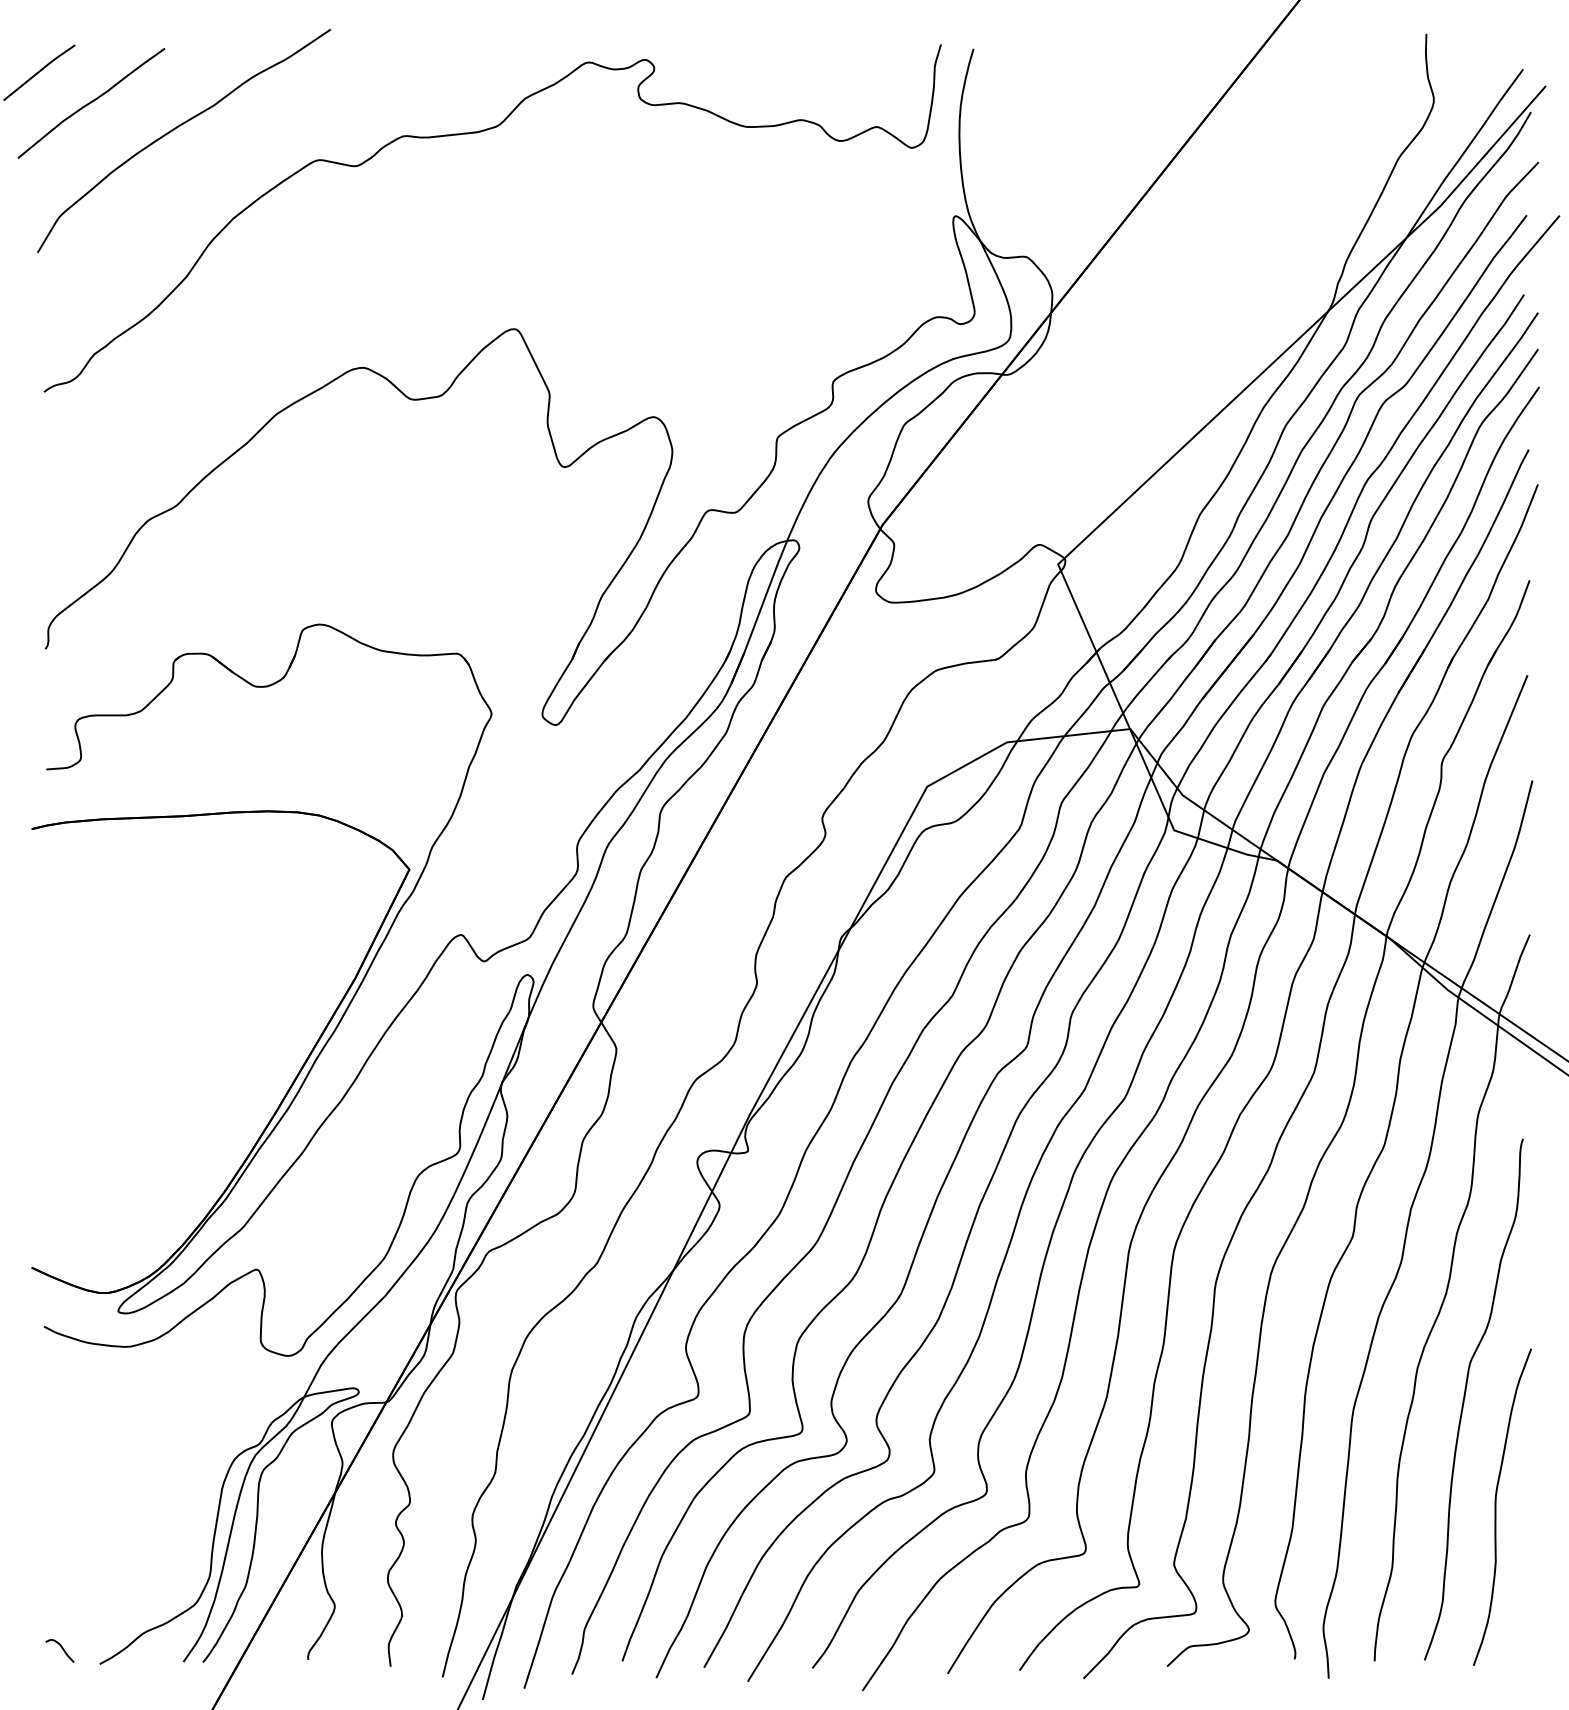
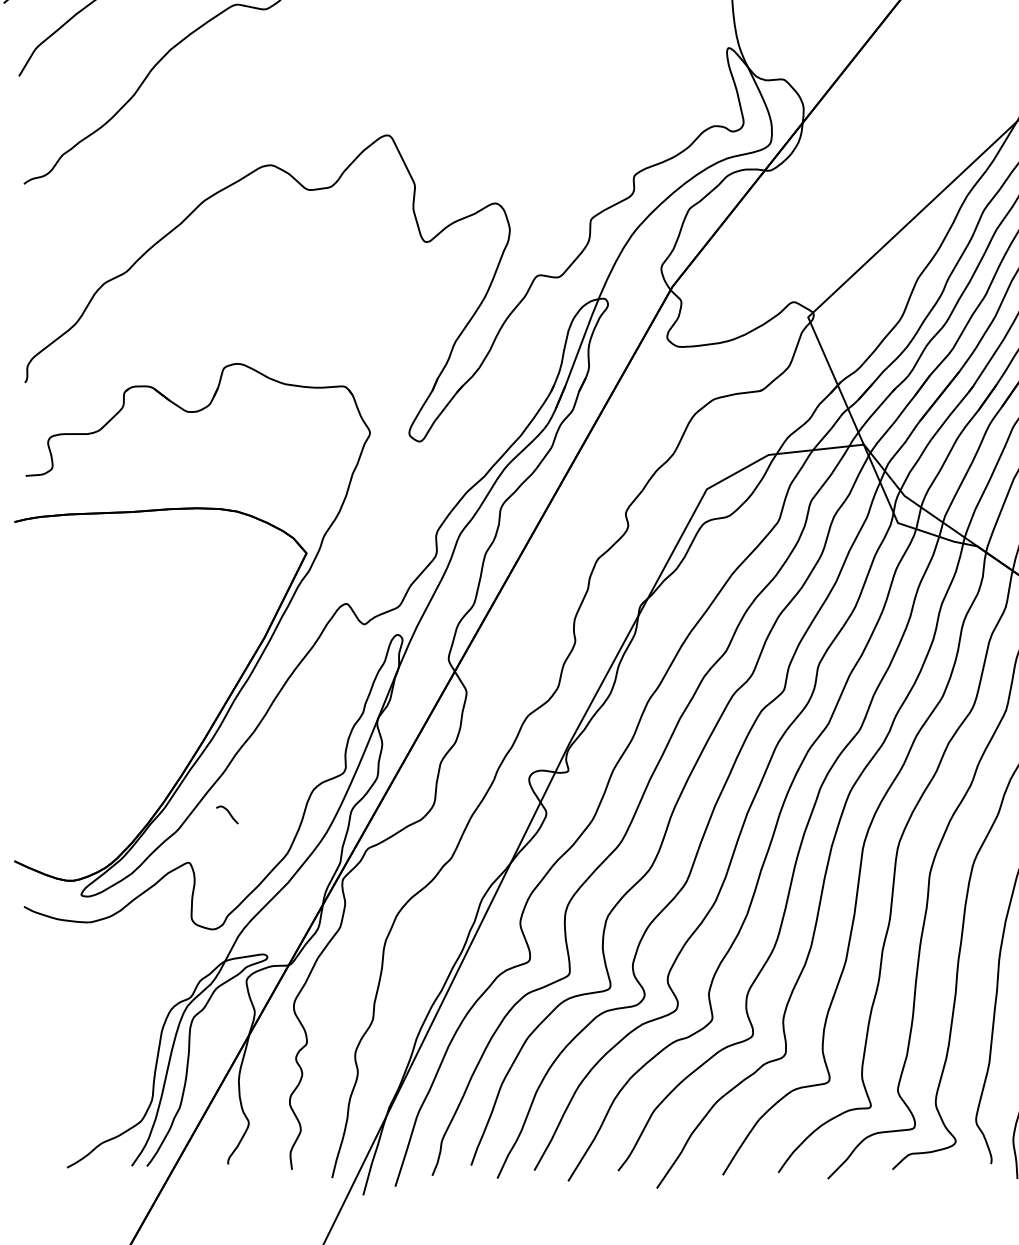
curve: (61, 1648) -> (228, 813), moved

